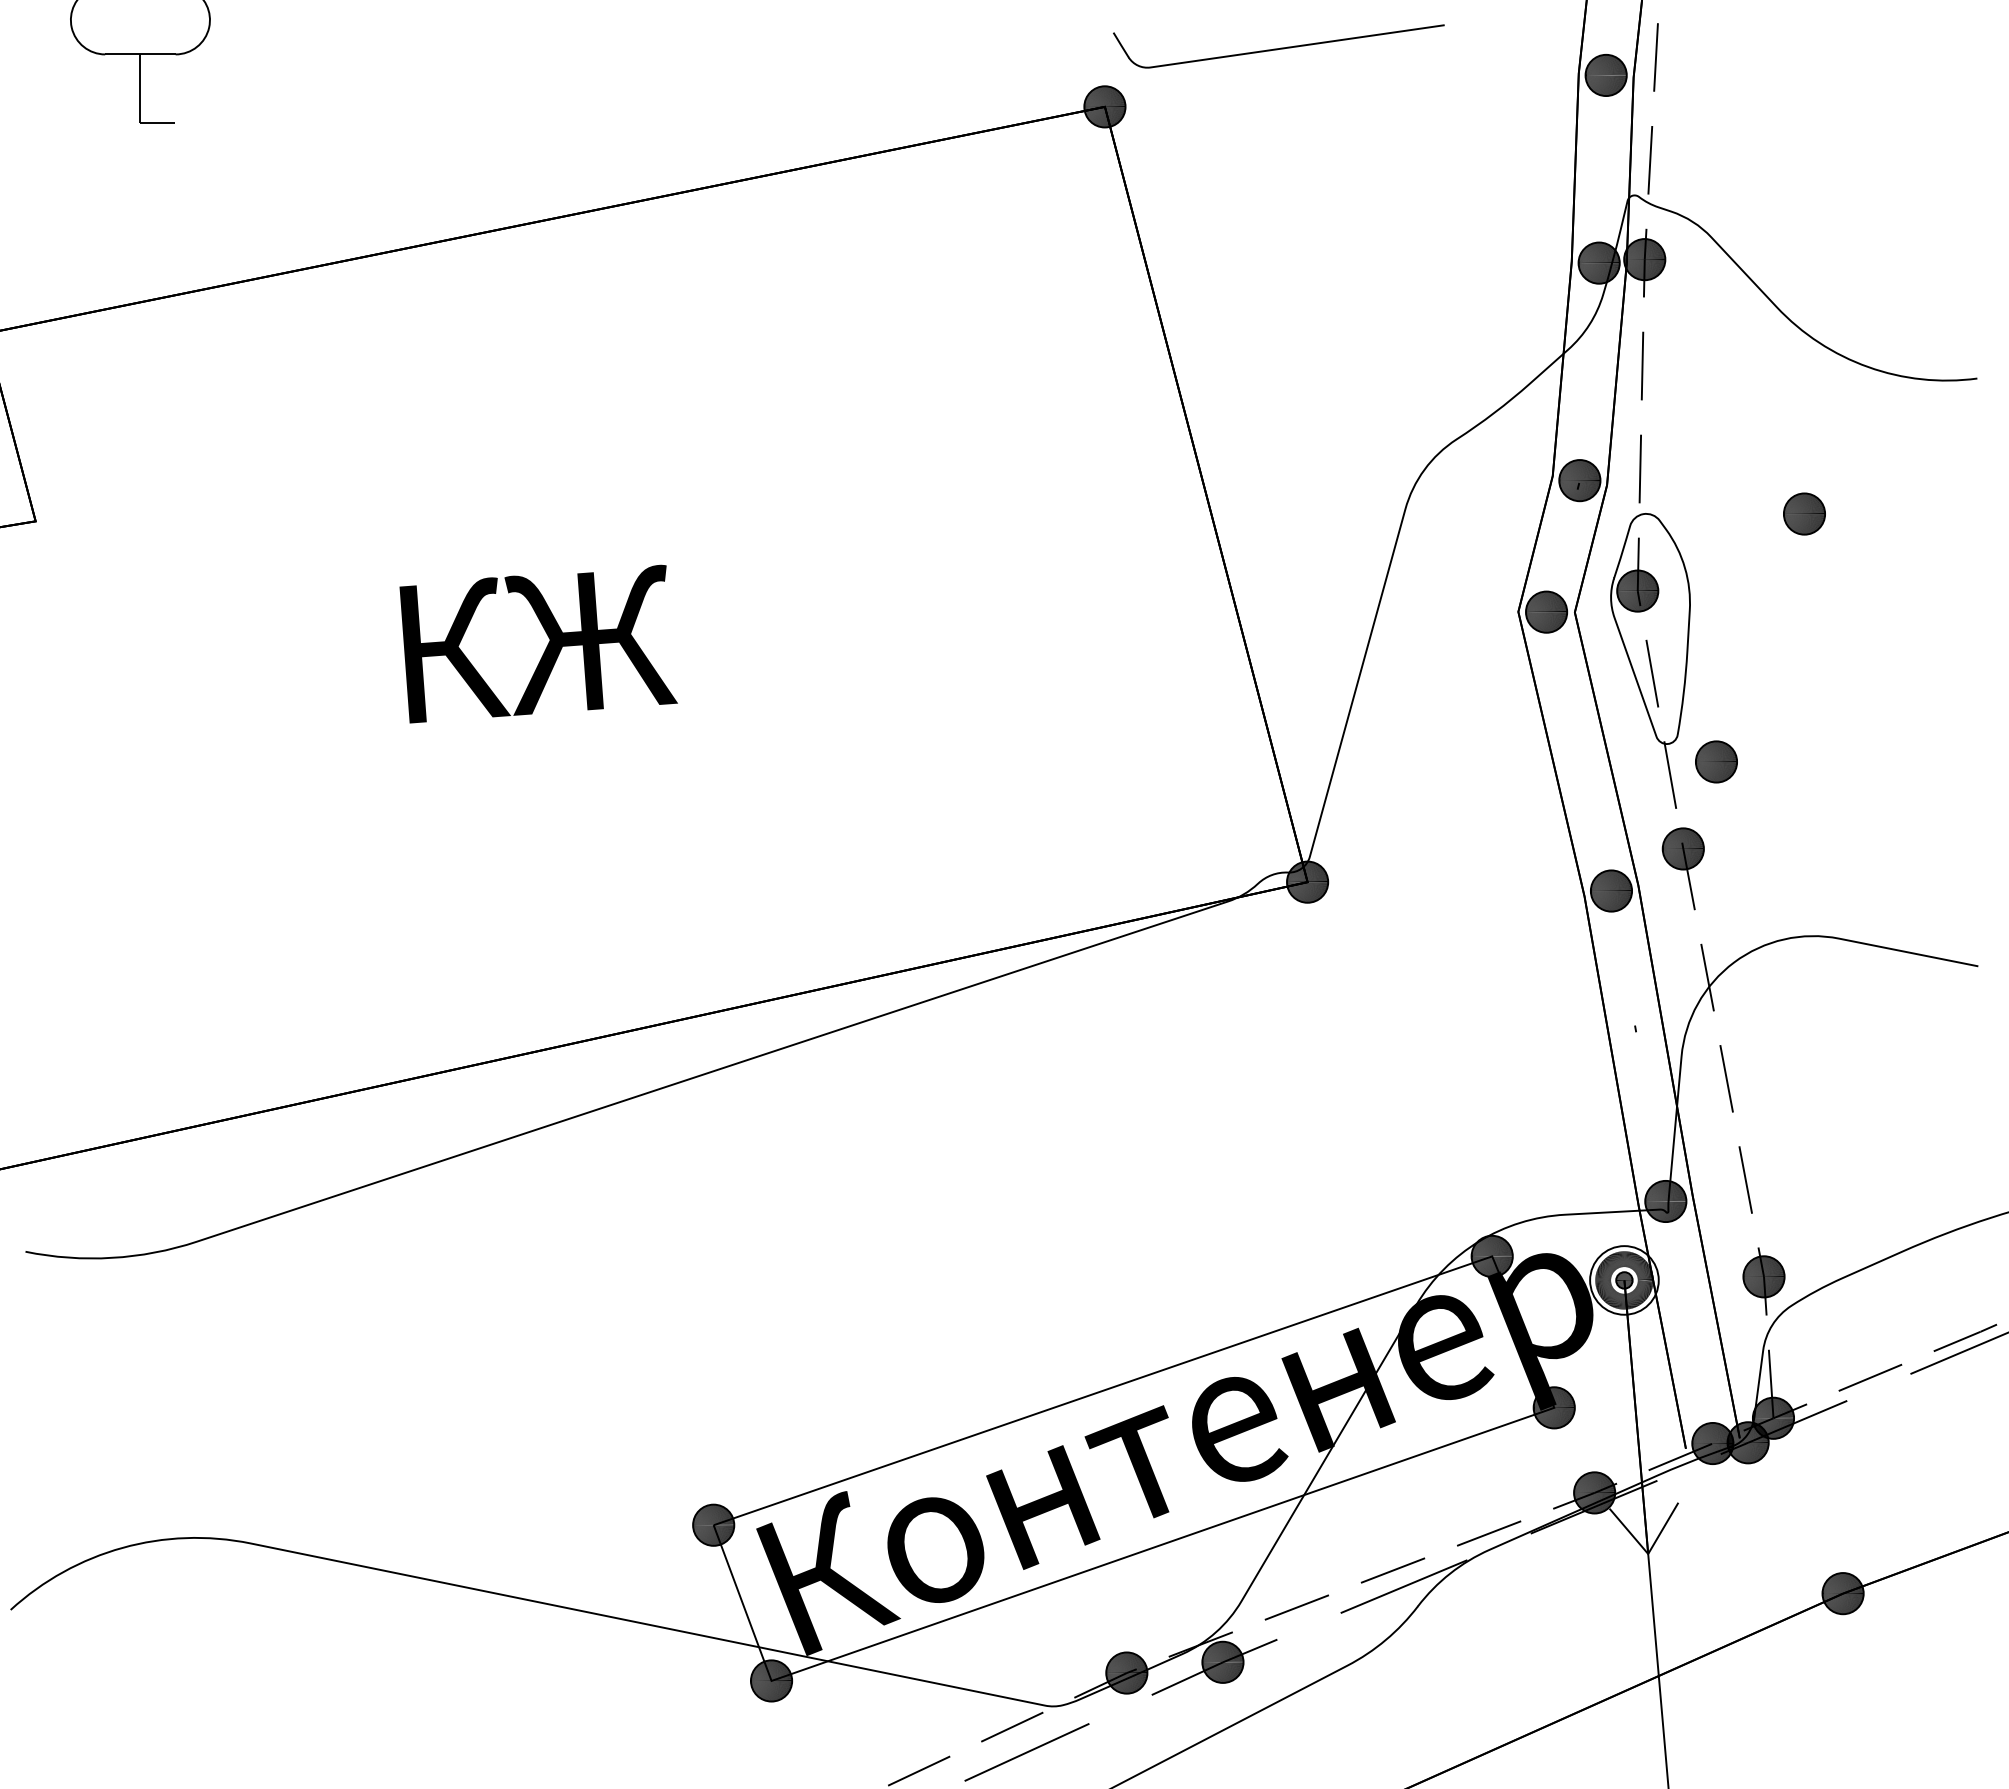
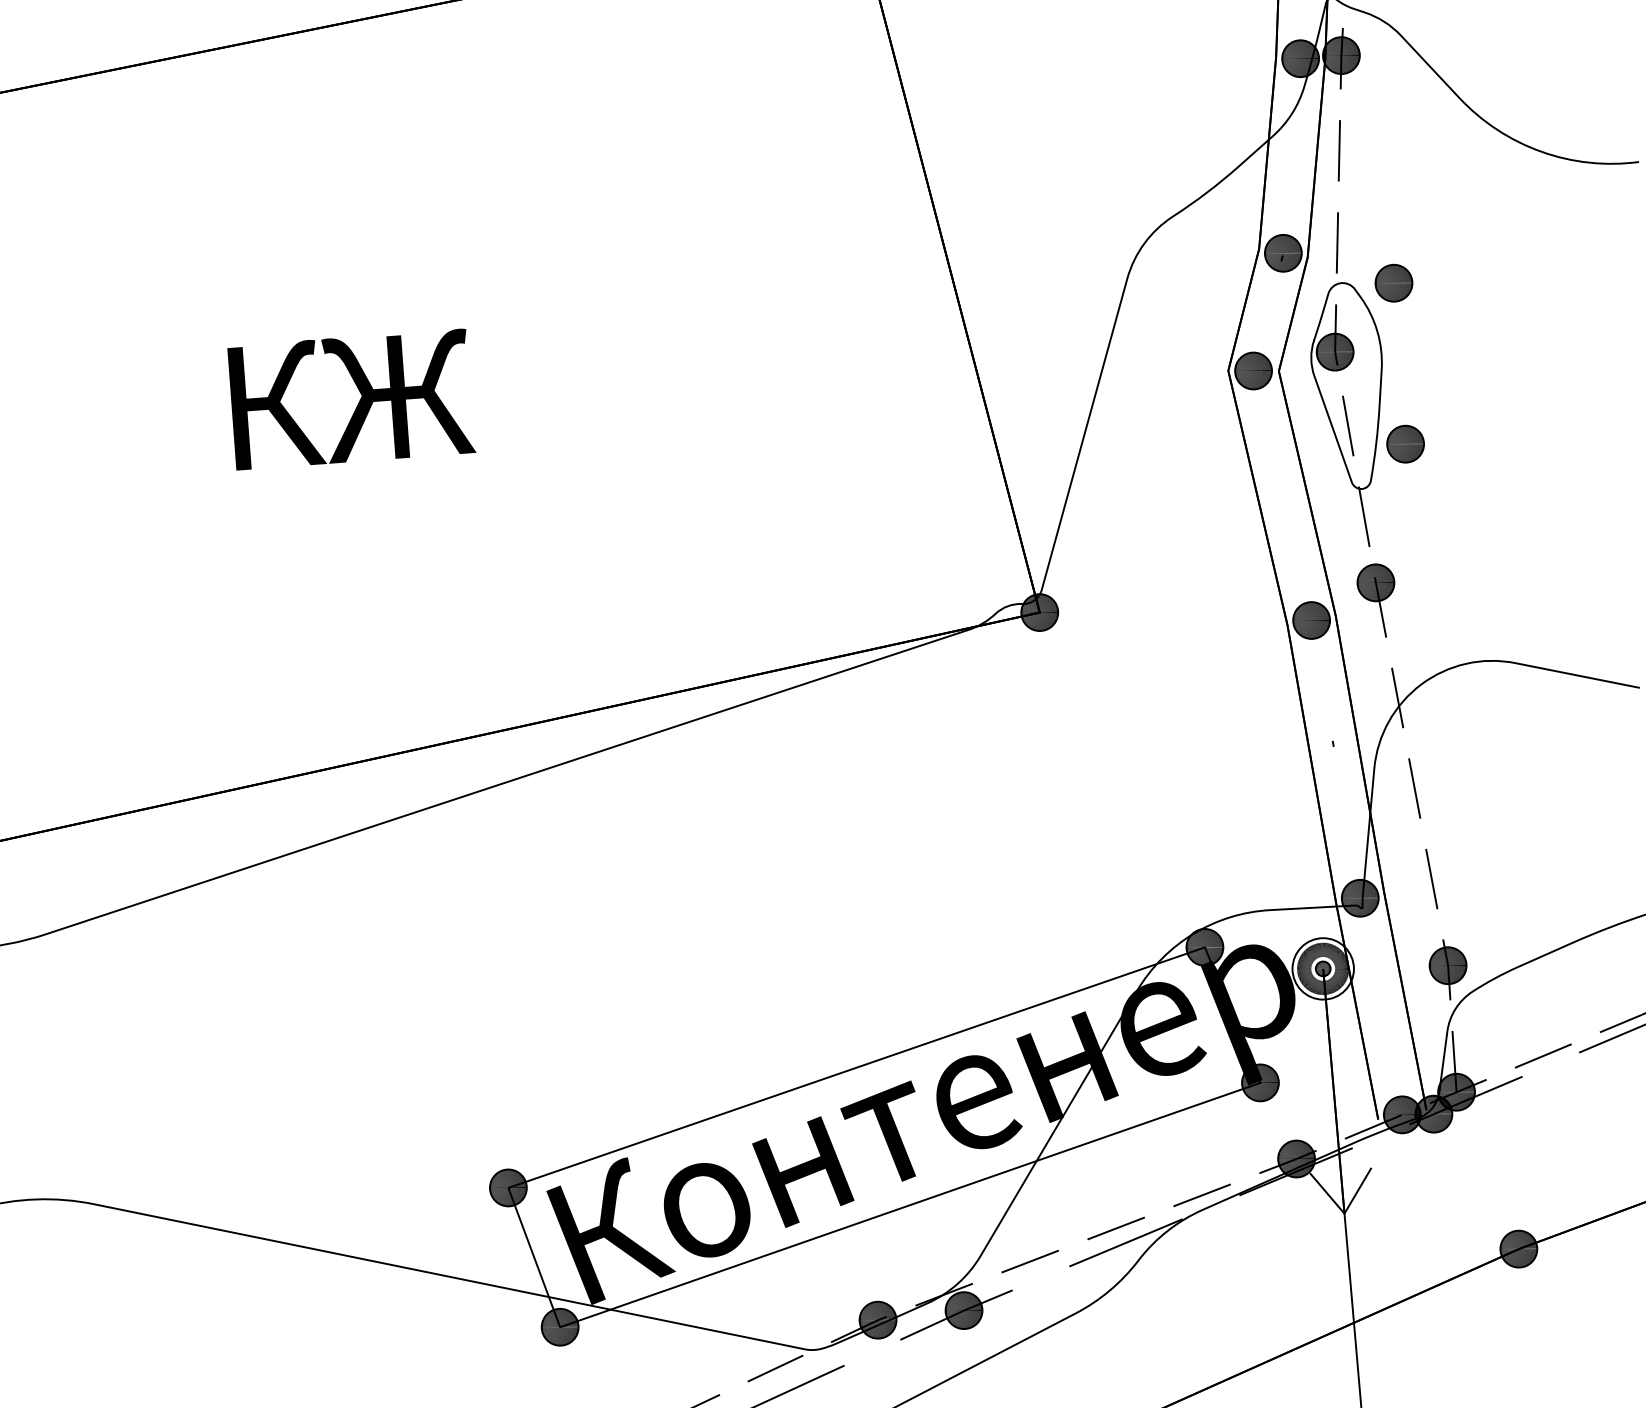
part: (1804, 513) -> (1393, 282), moved
part: (1716, 761) -> (1405, 443), moved

